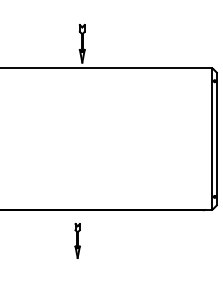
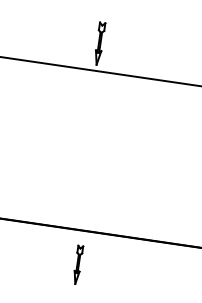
part: (77, 240) -> (77, 264), moved

